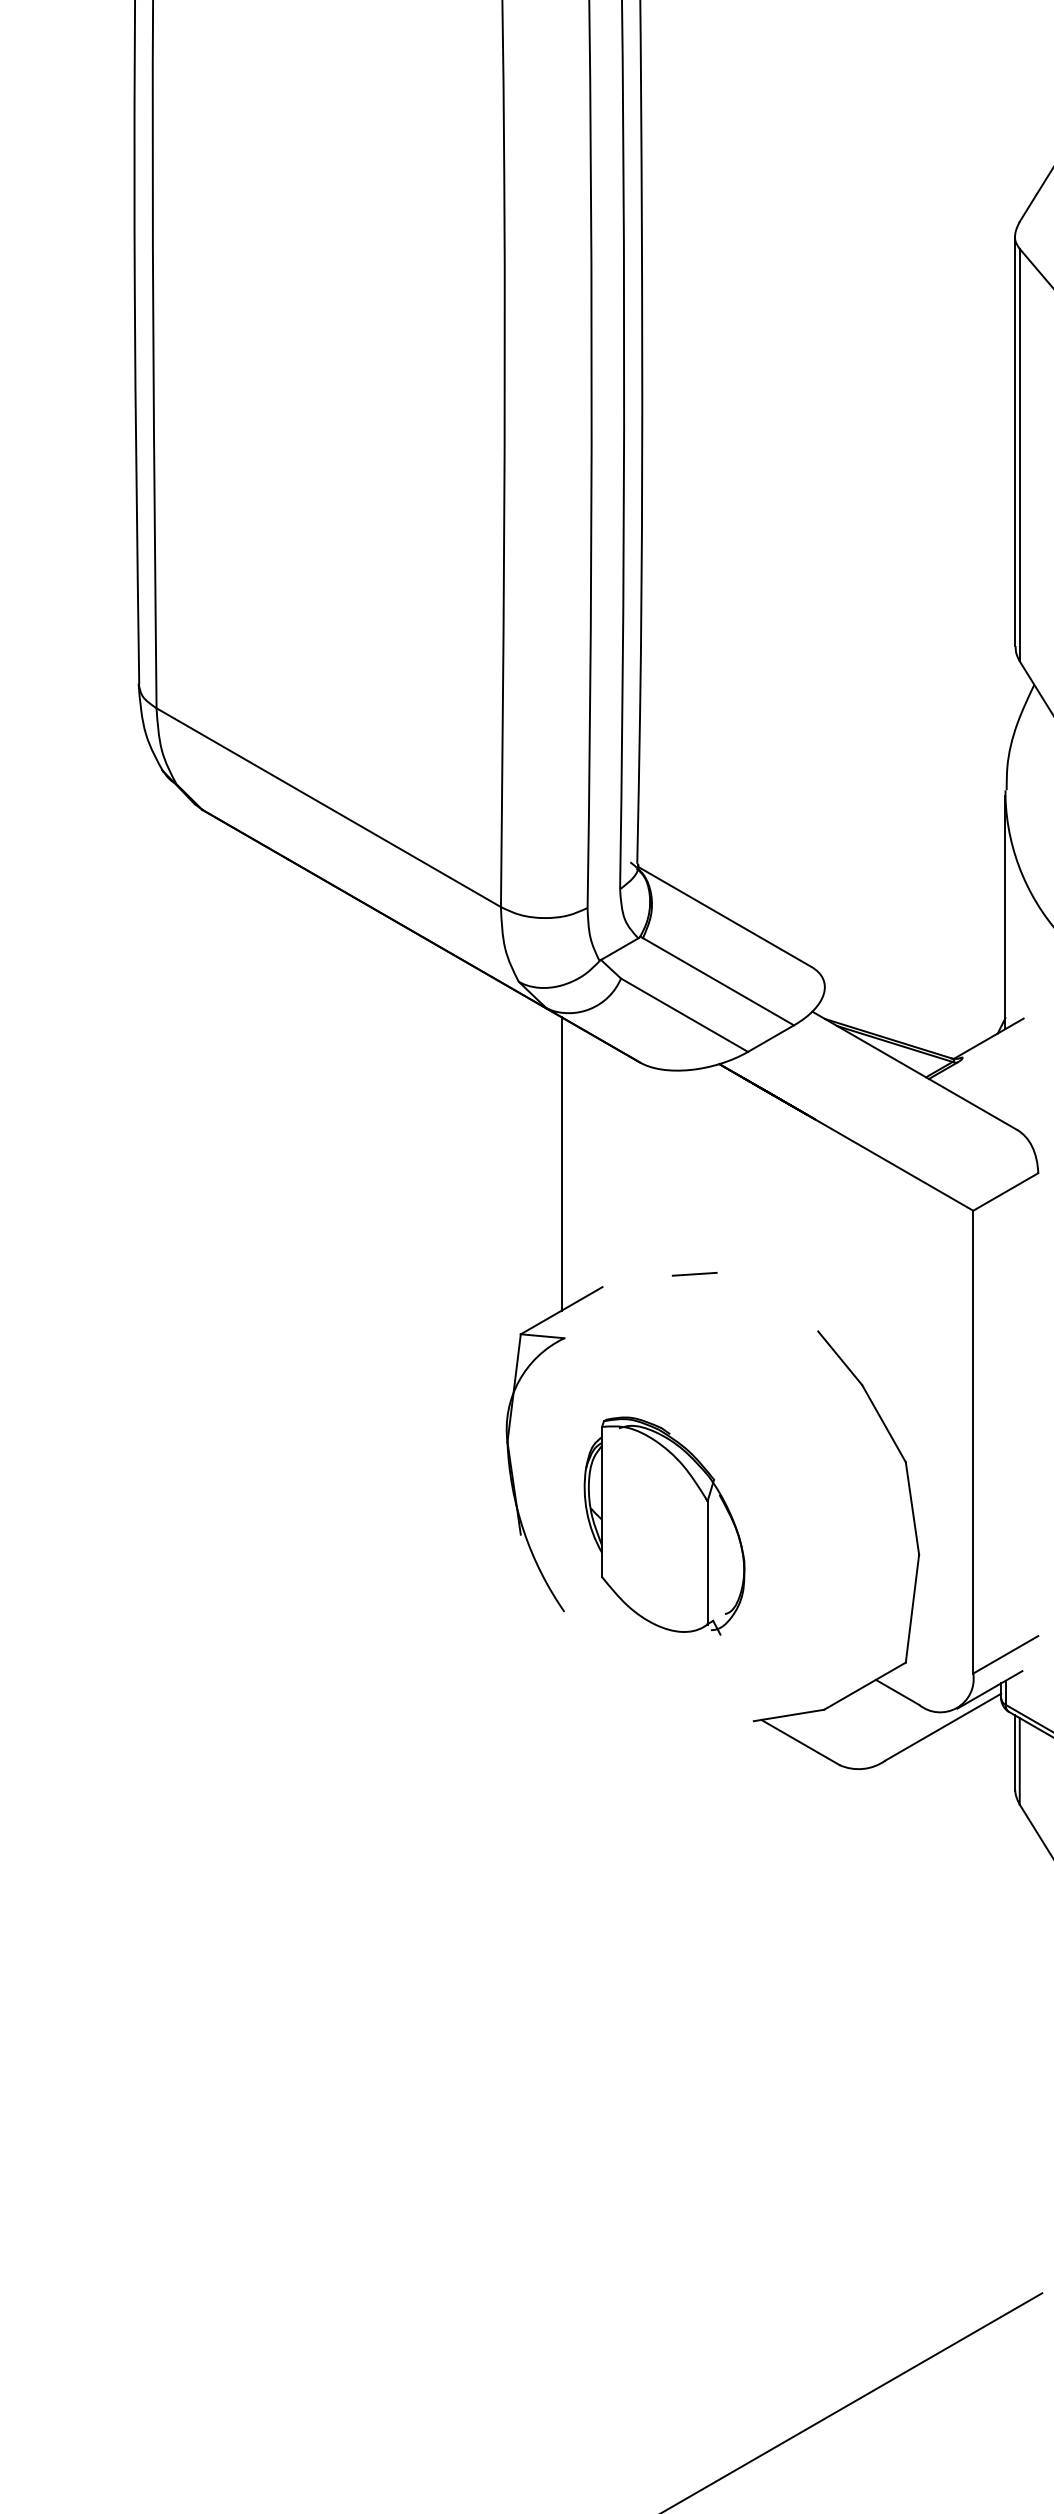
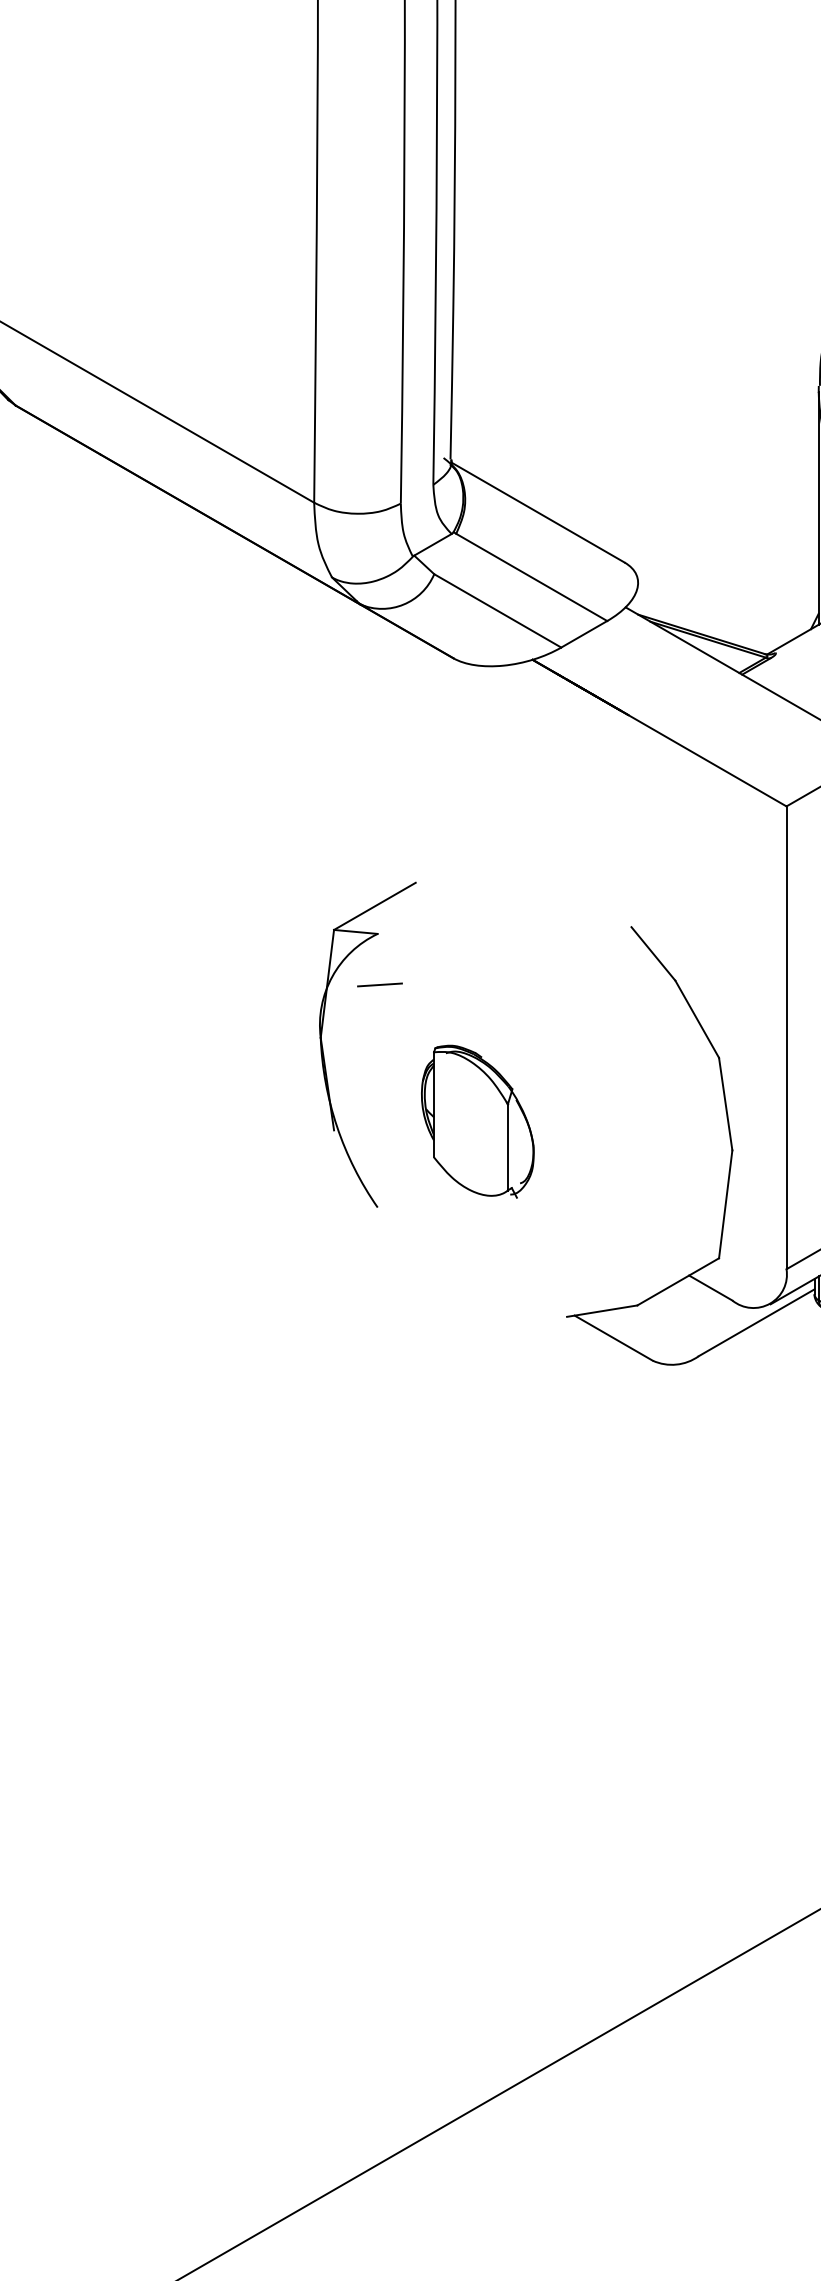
line: (561, 1163) -> (374, 759), removed
line: (694, 1274) -> (379, 985), moved
part: (664, 1525) -> (477, 1121), size x0.7

